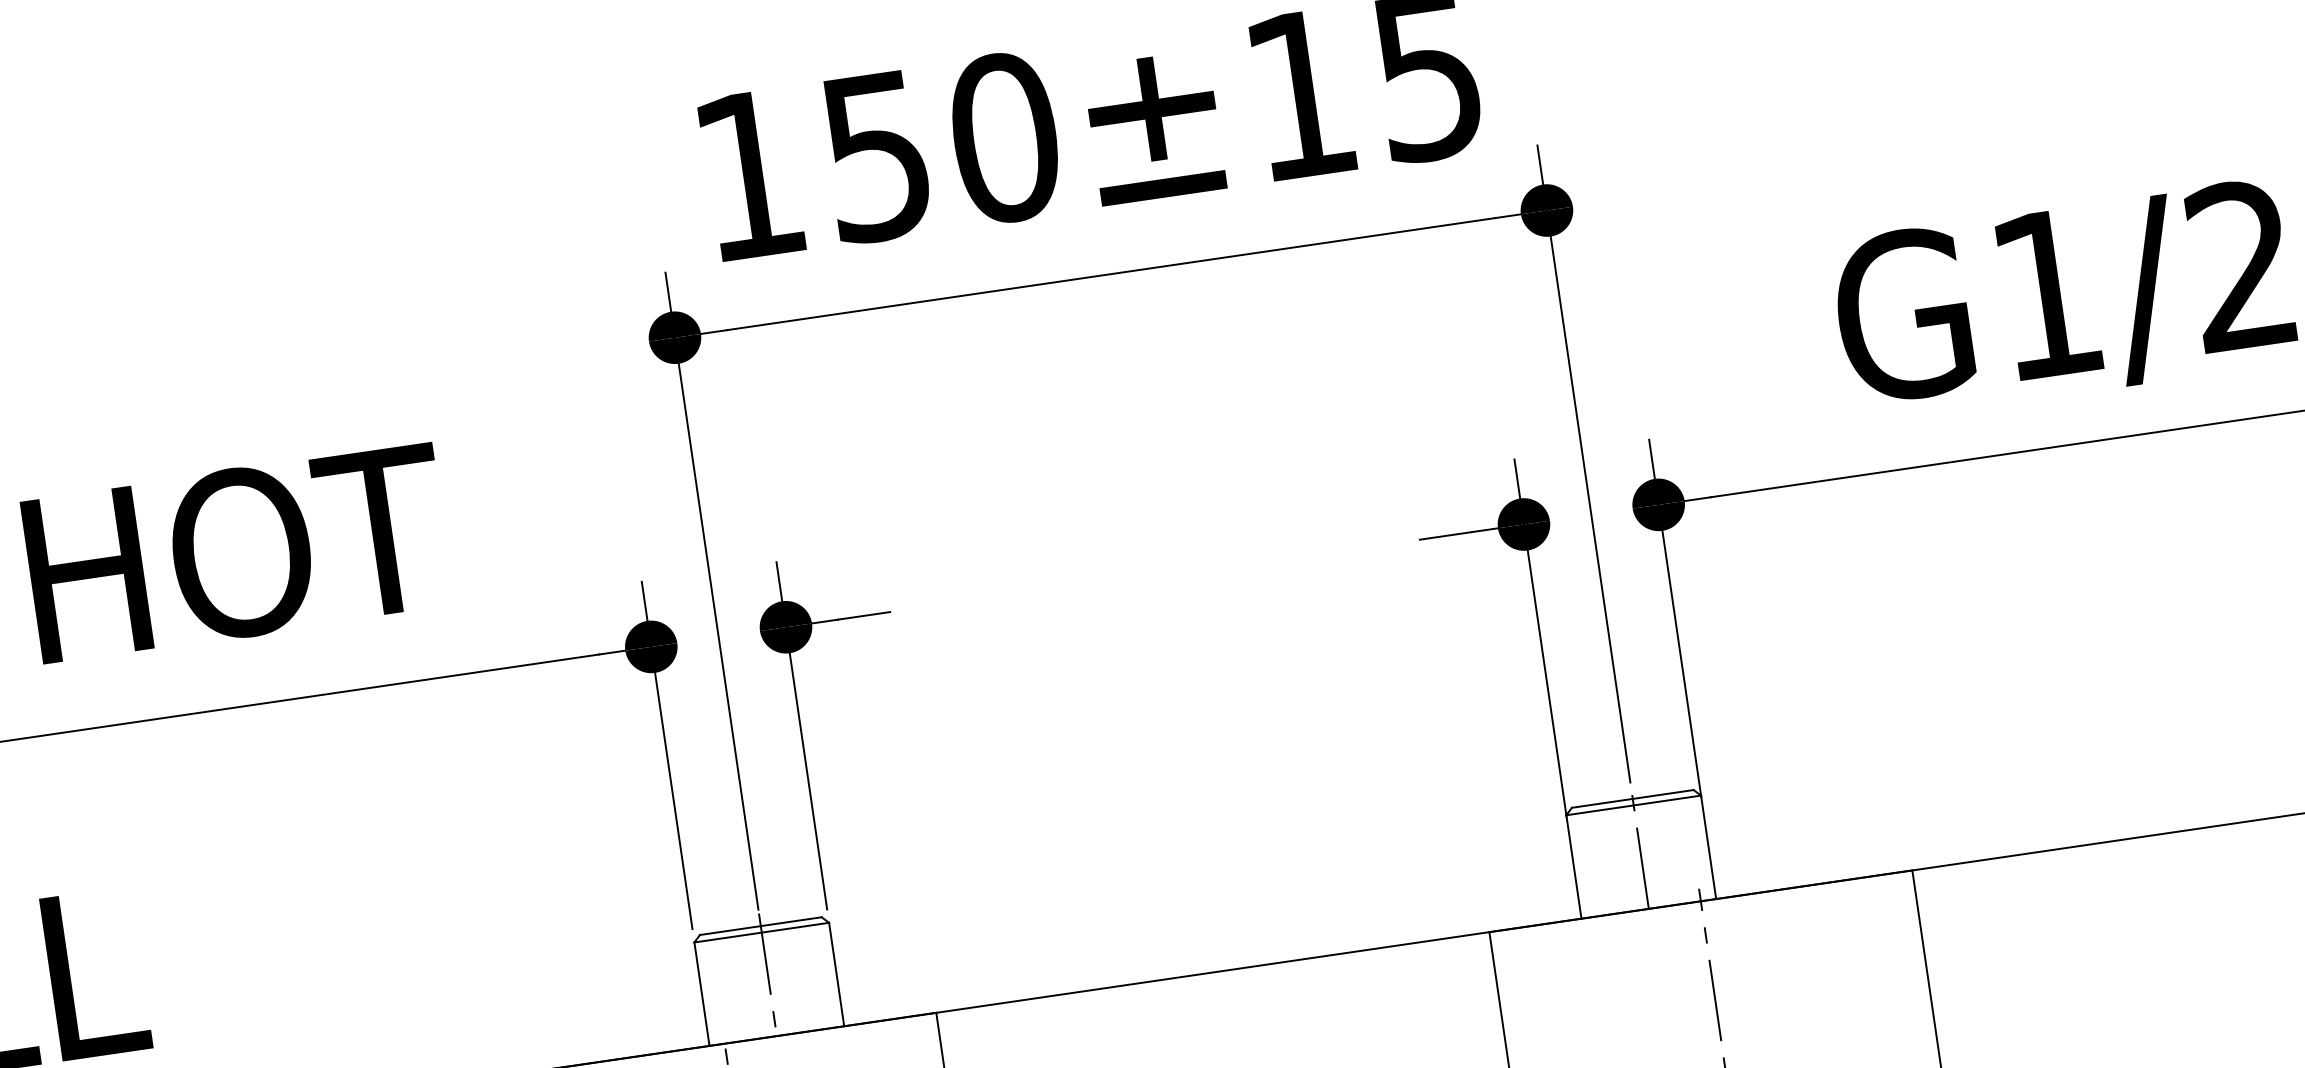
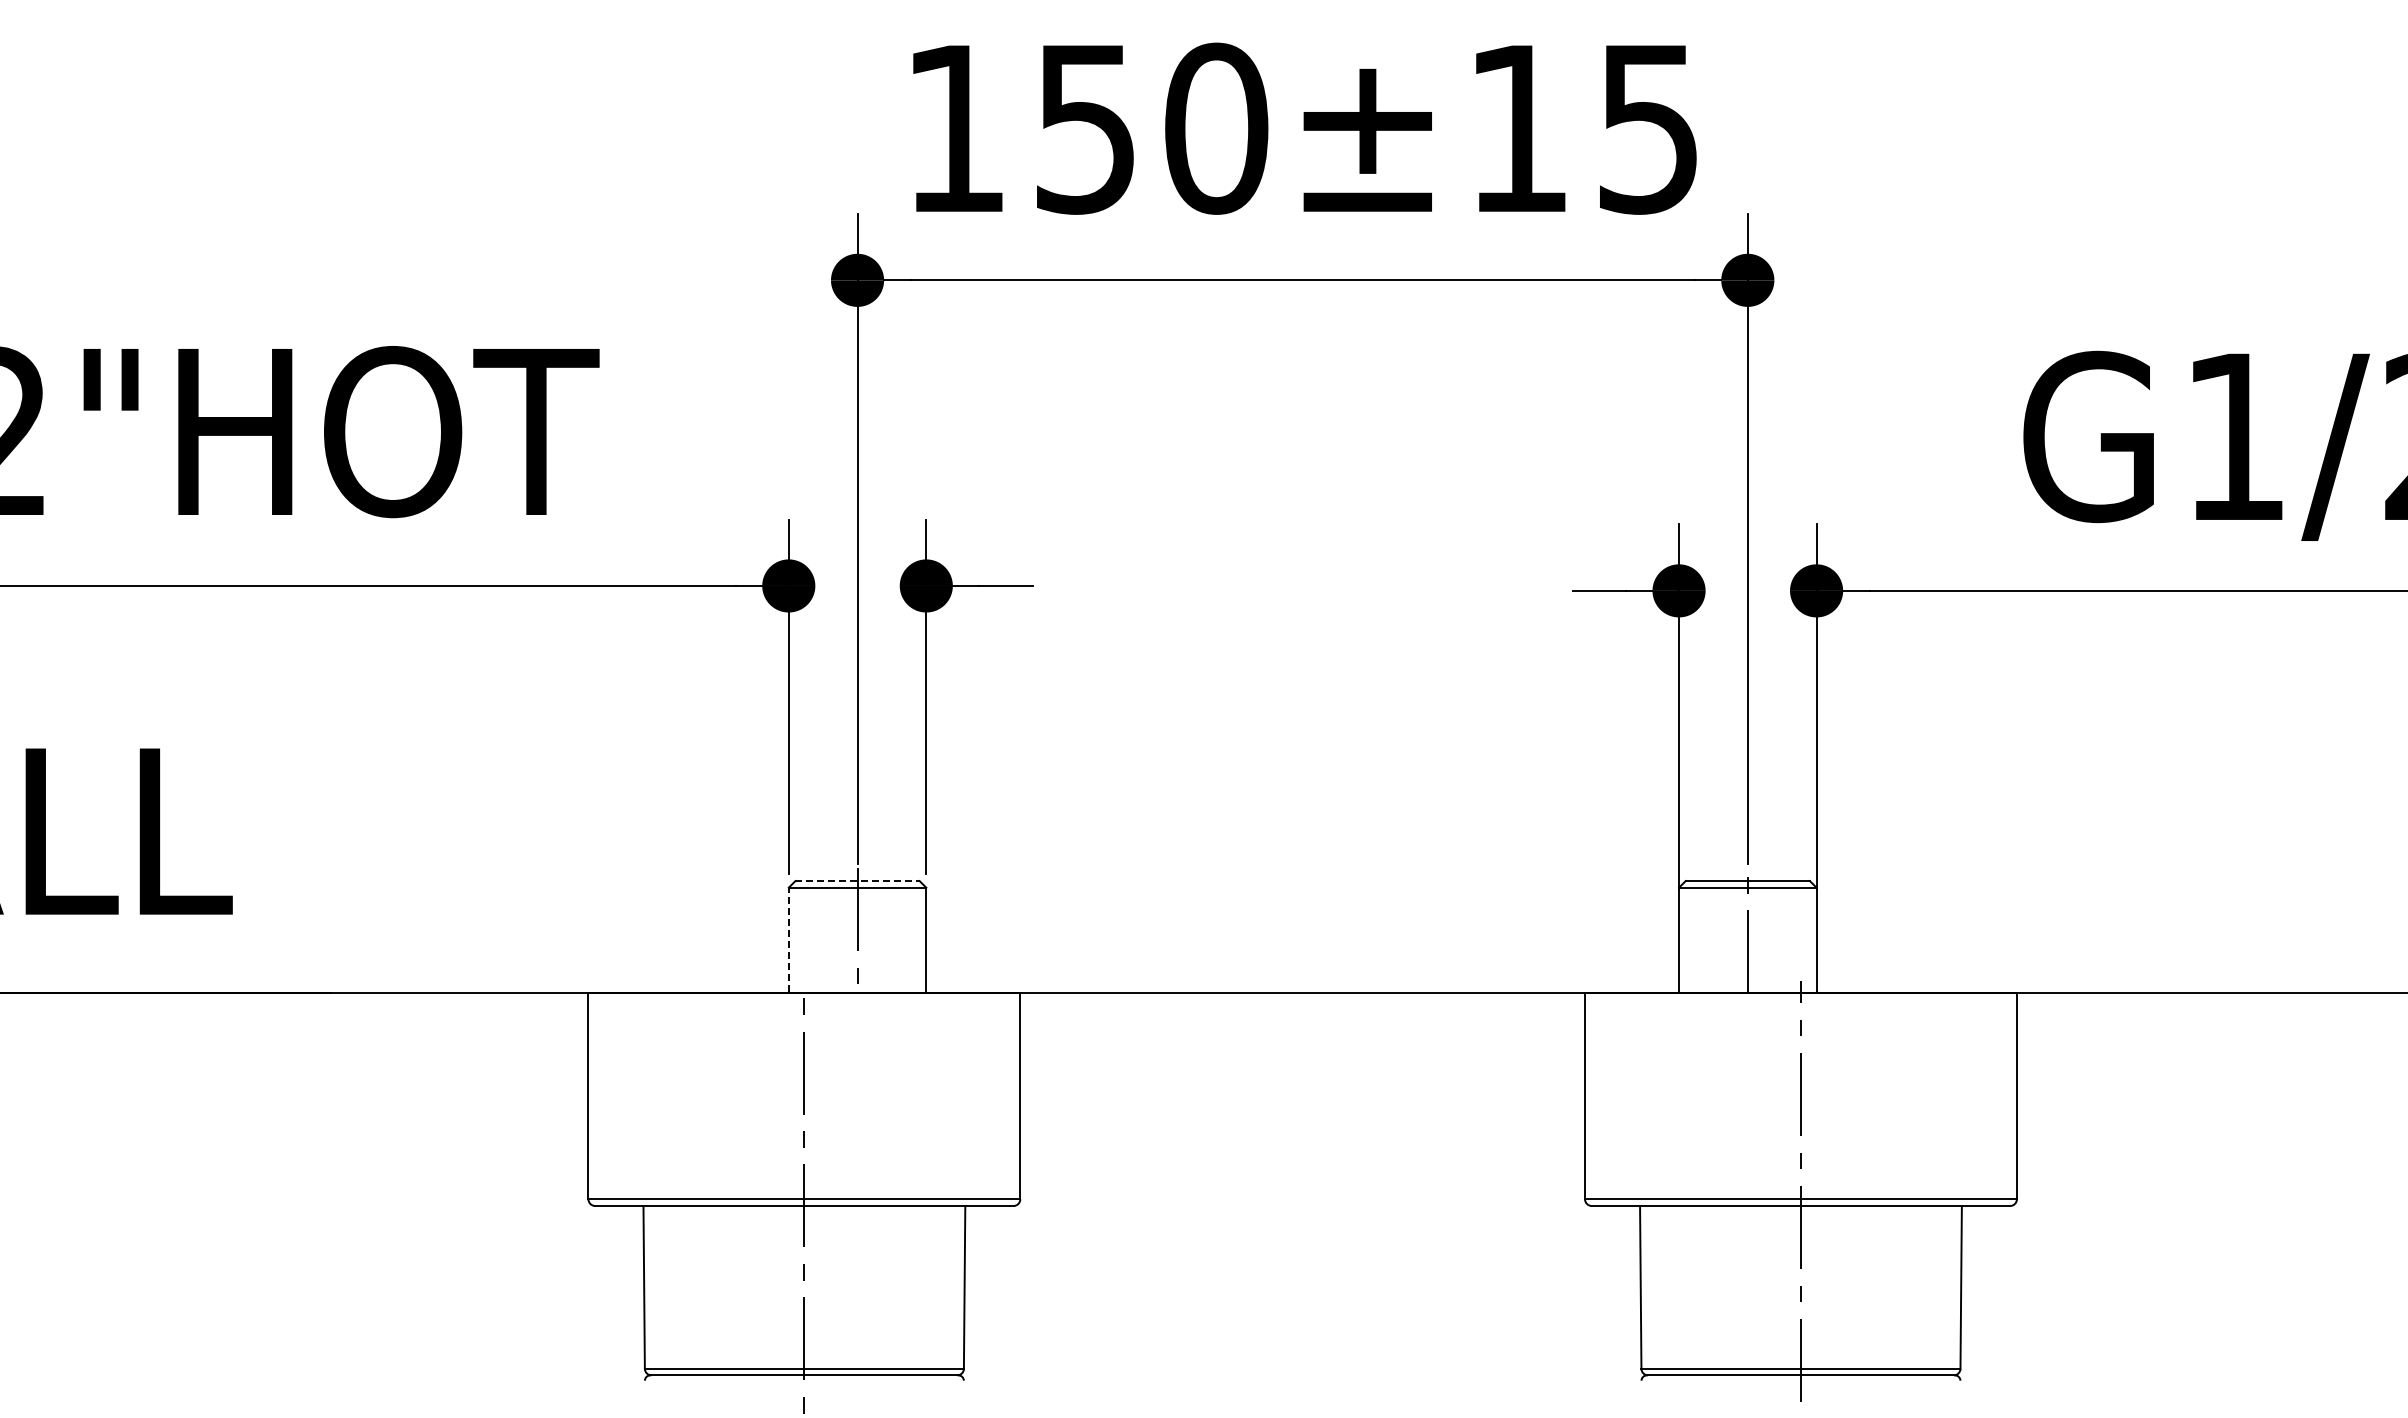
line: (761, 926) -> (858, 881), solid -> dashed
line: (701, 993) -> (788, 939), solid -> dashed

